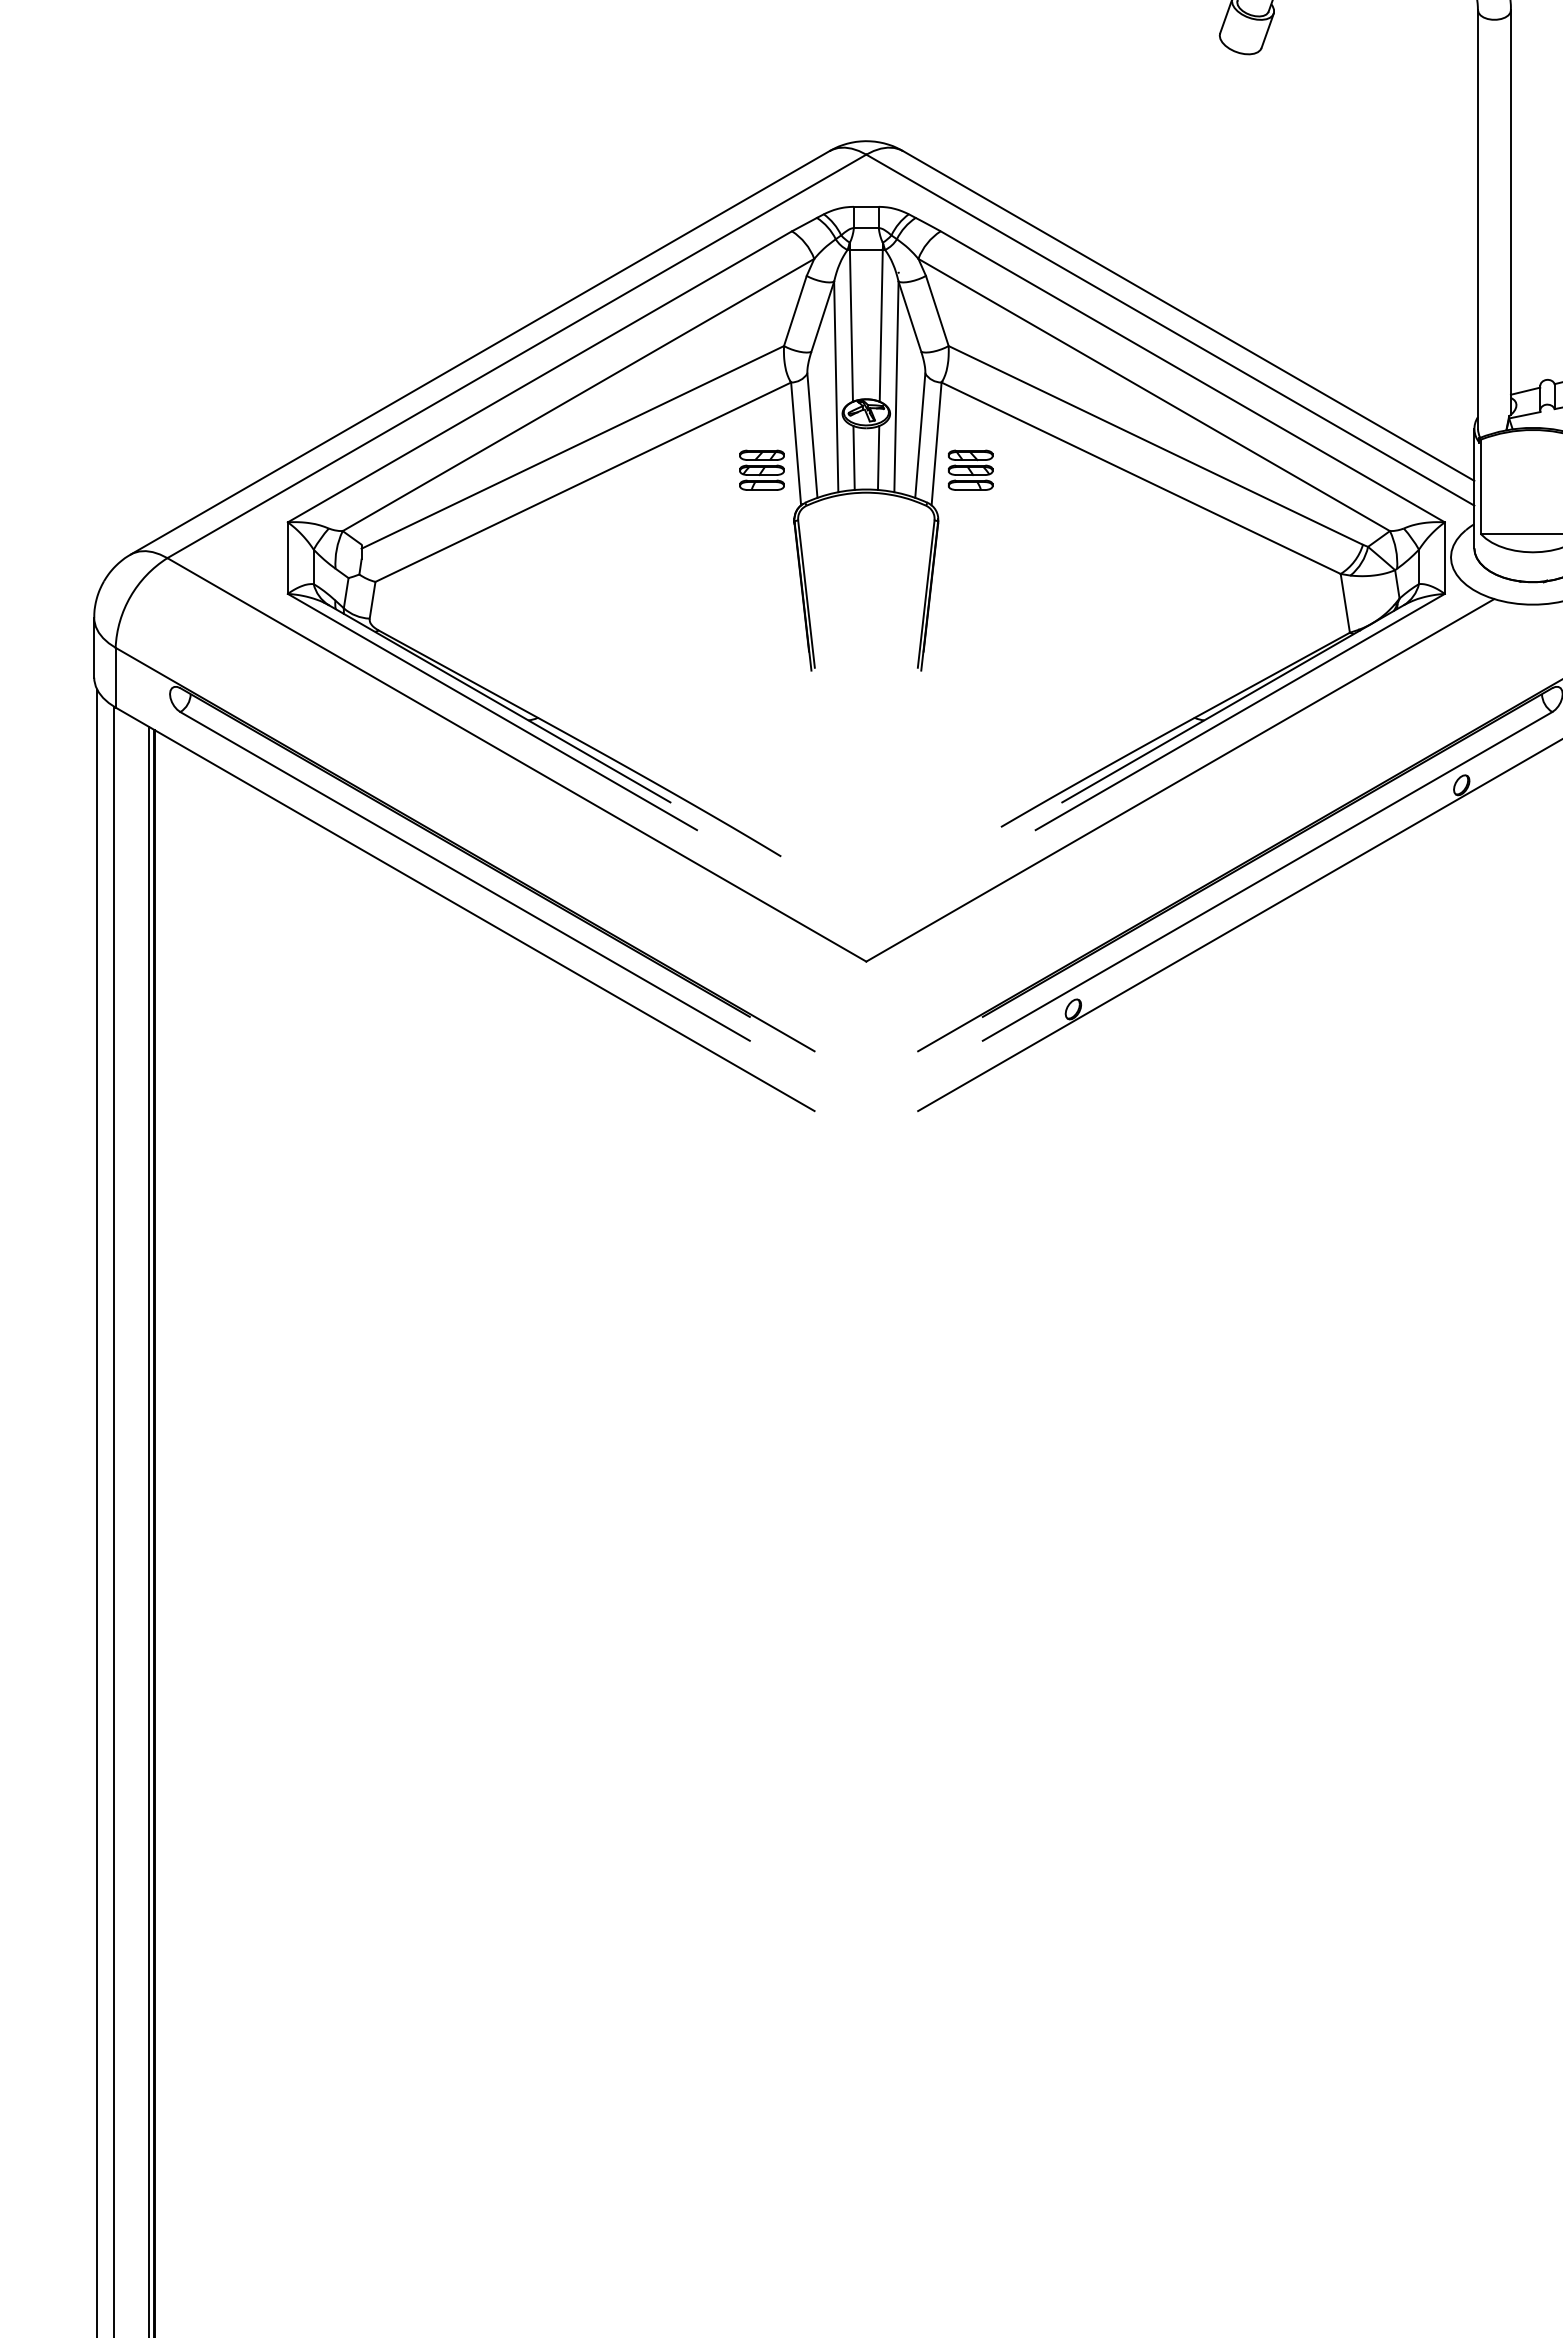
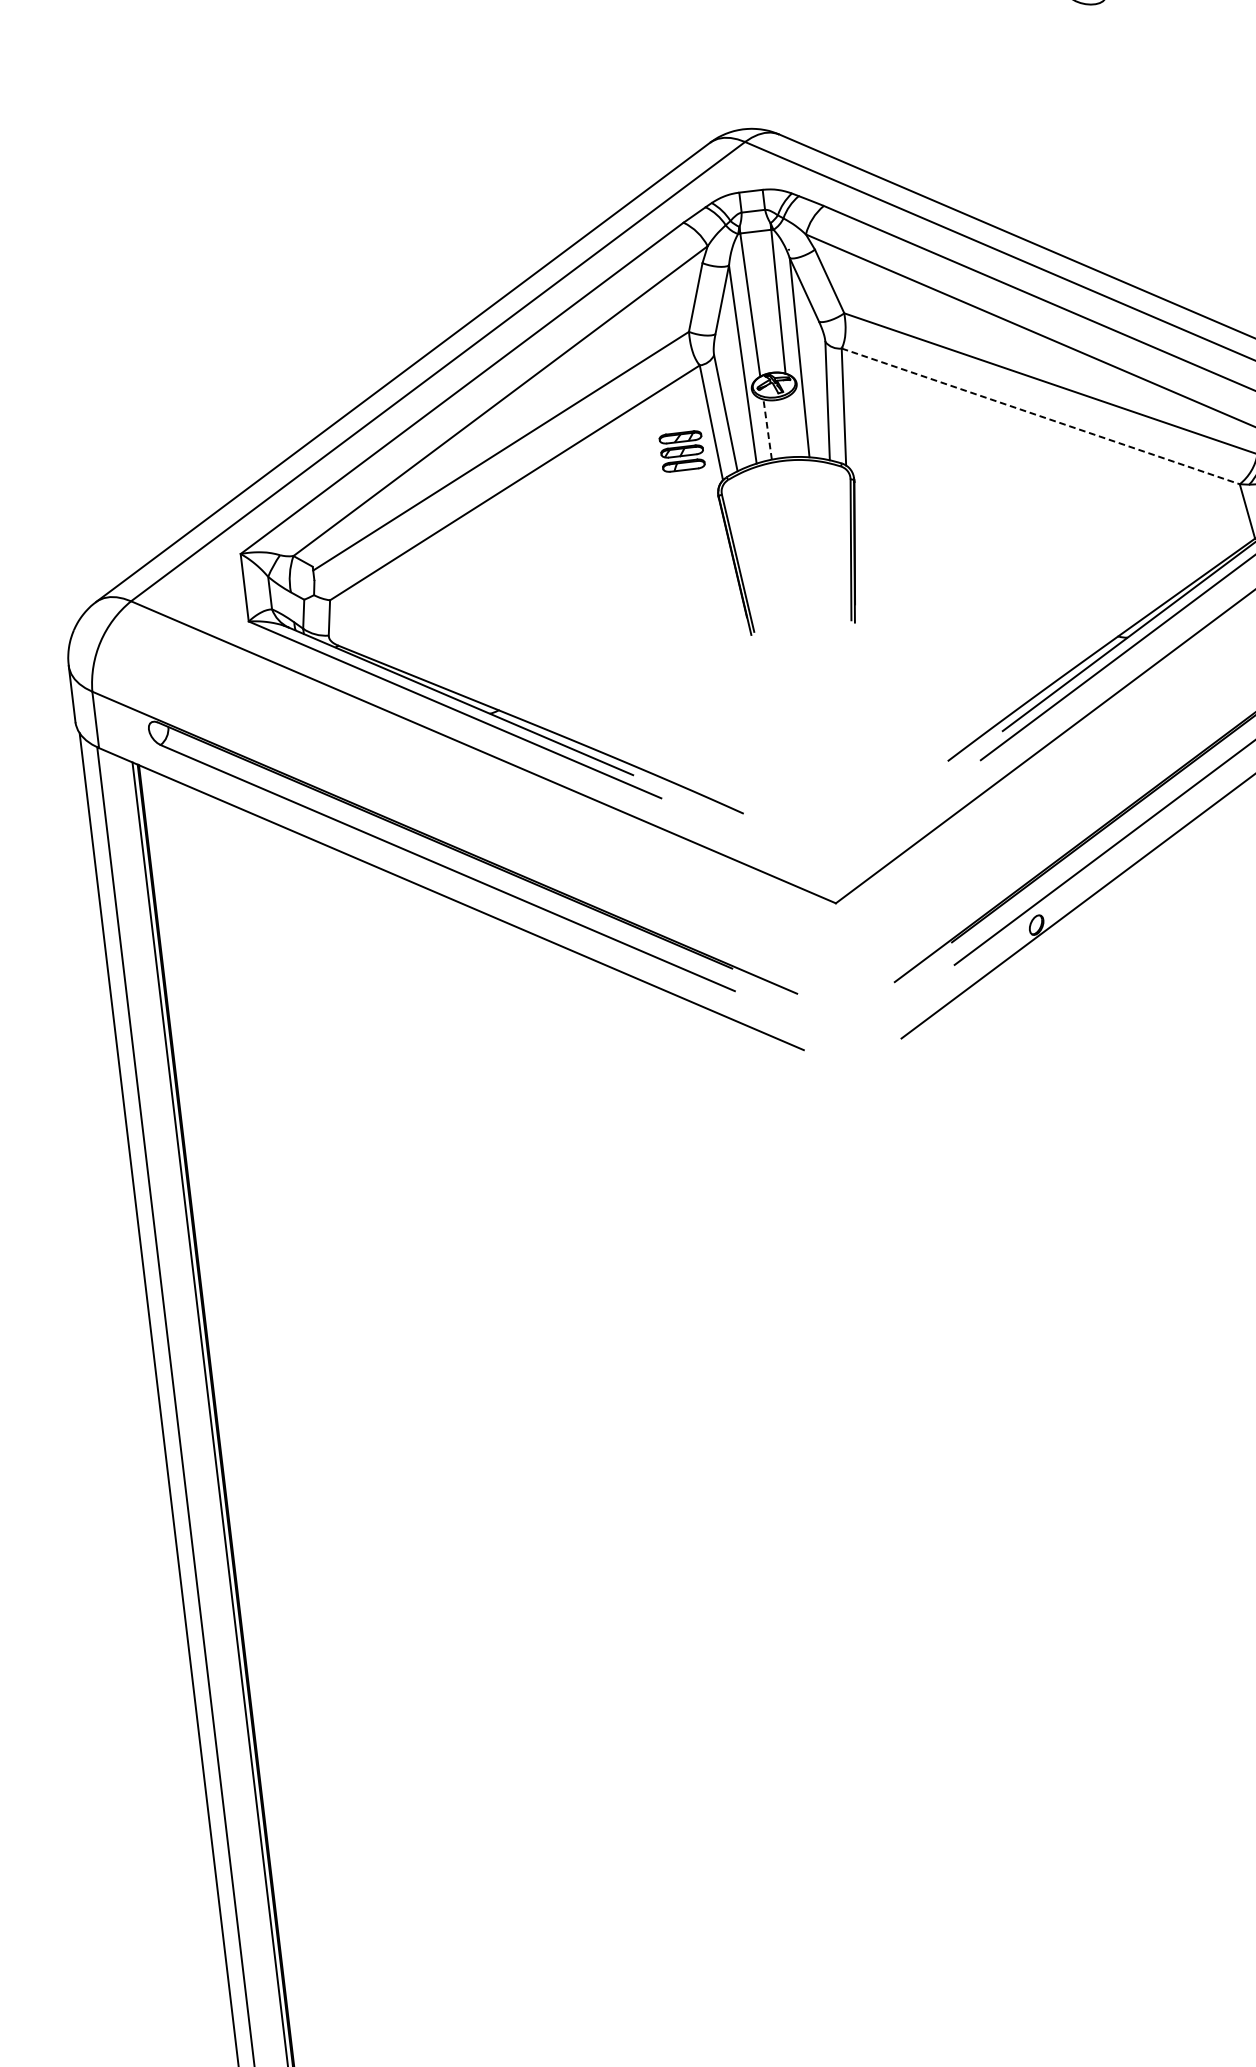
line: (854, 457) -> (767, 429), solid -> dashed
line: (878, 457) -> (790, 426), removed
part: (970, 469) -> (878, 427), removed
line: (1141, 478) -> (1041, 416), solid -> dashed

